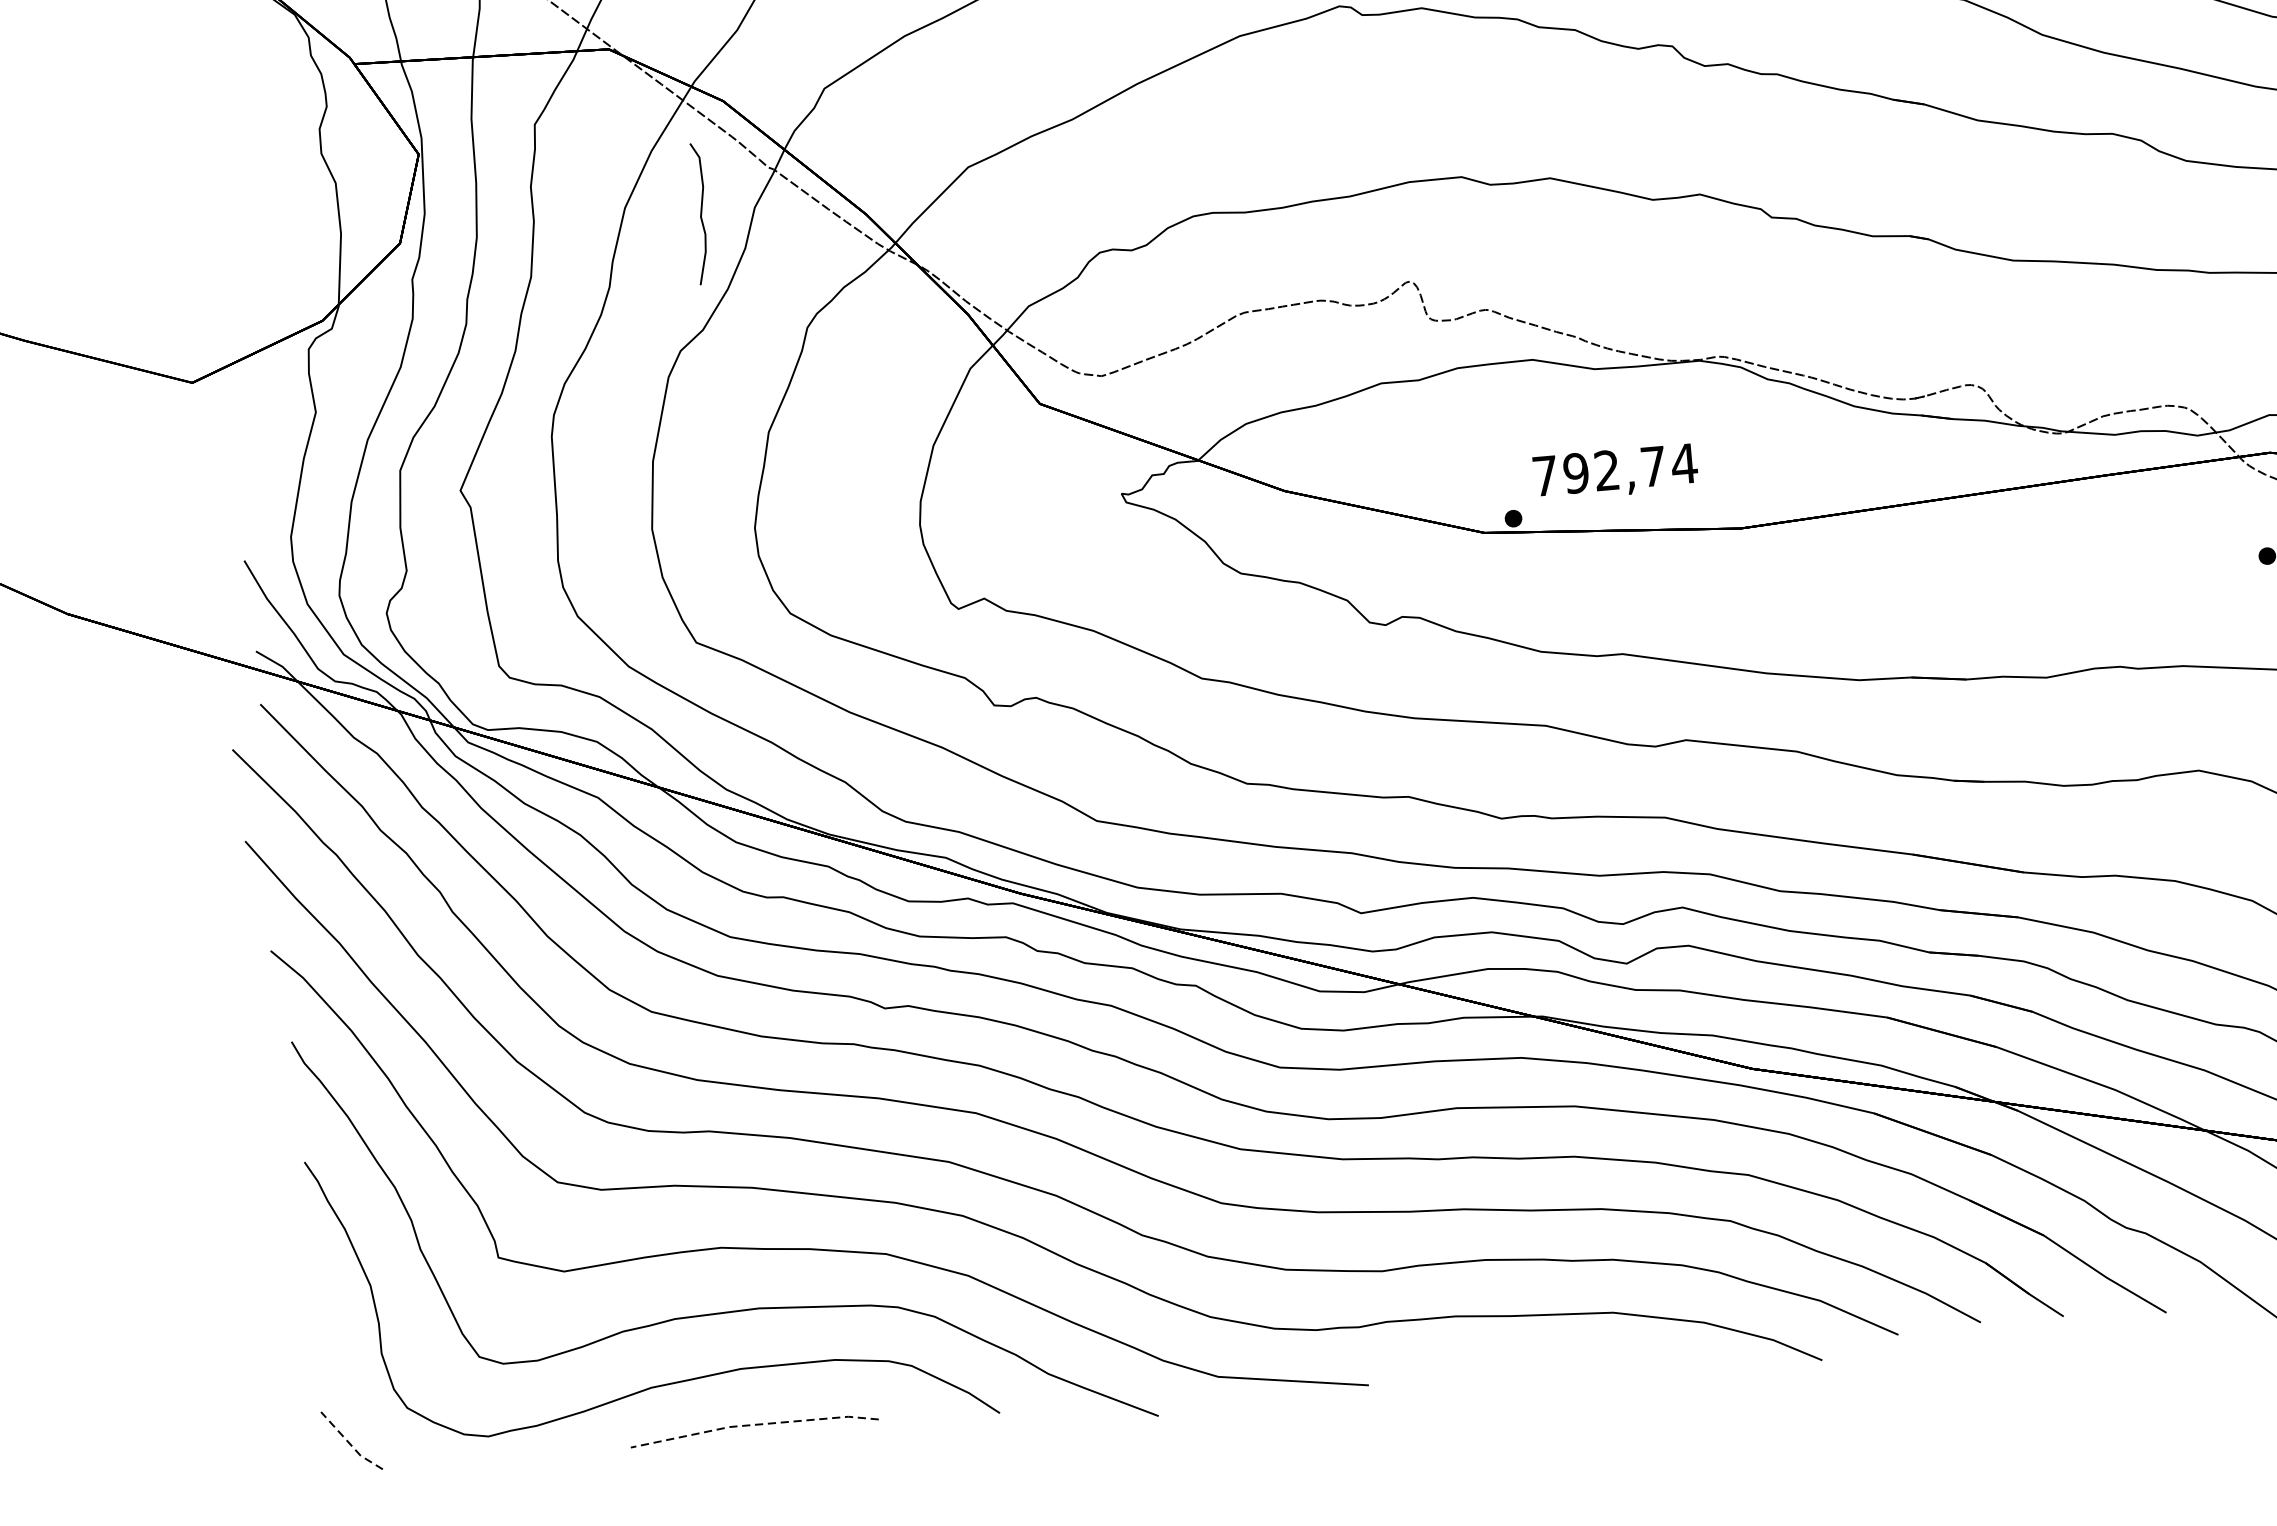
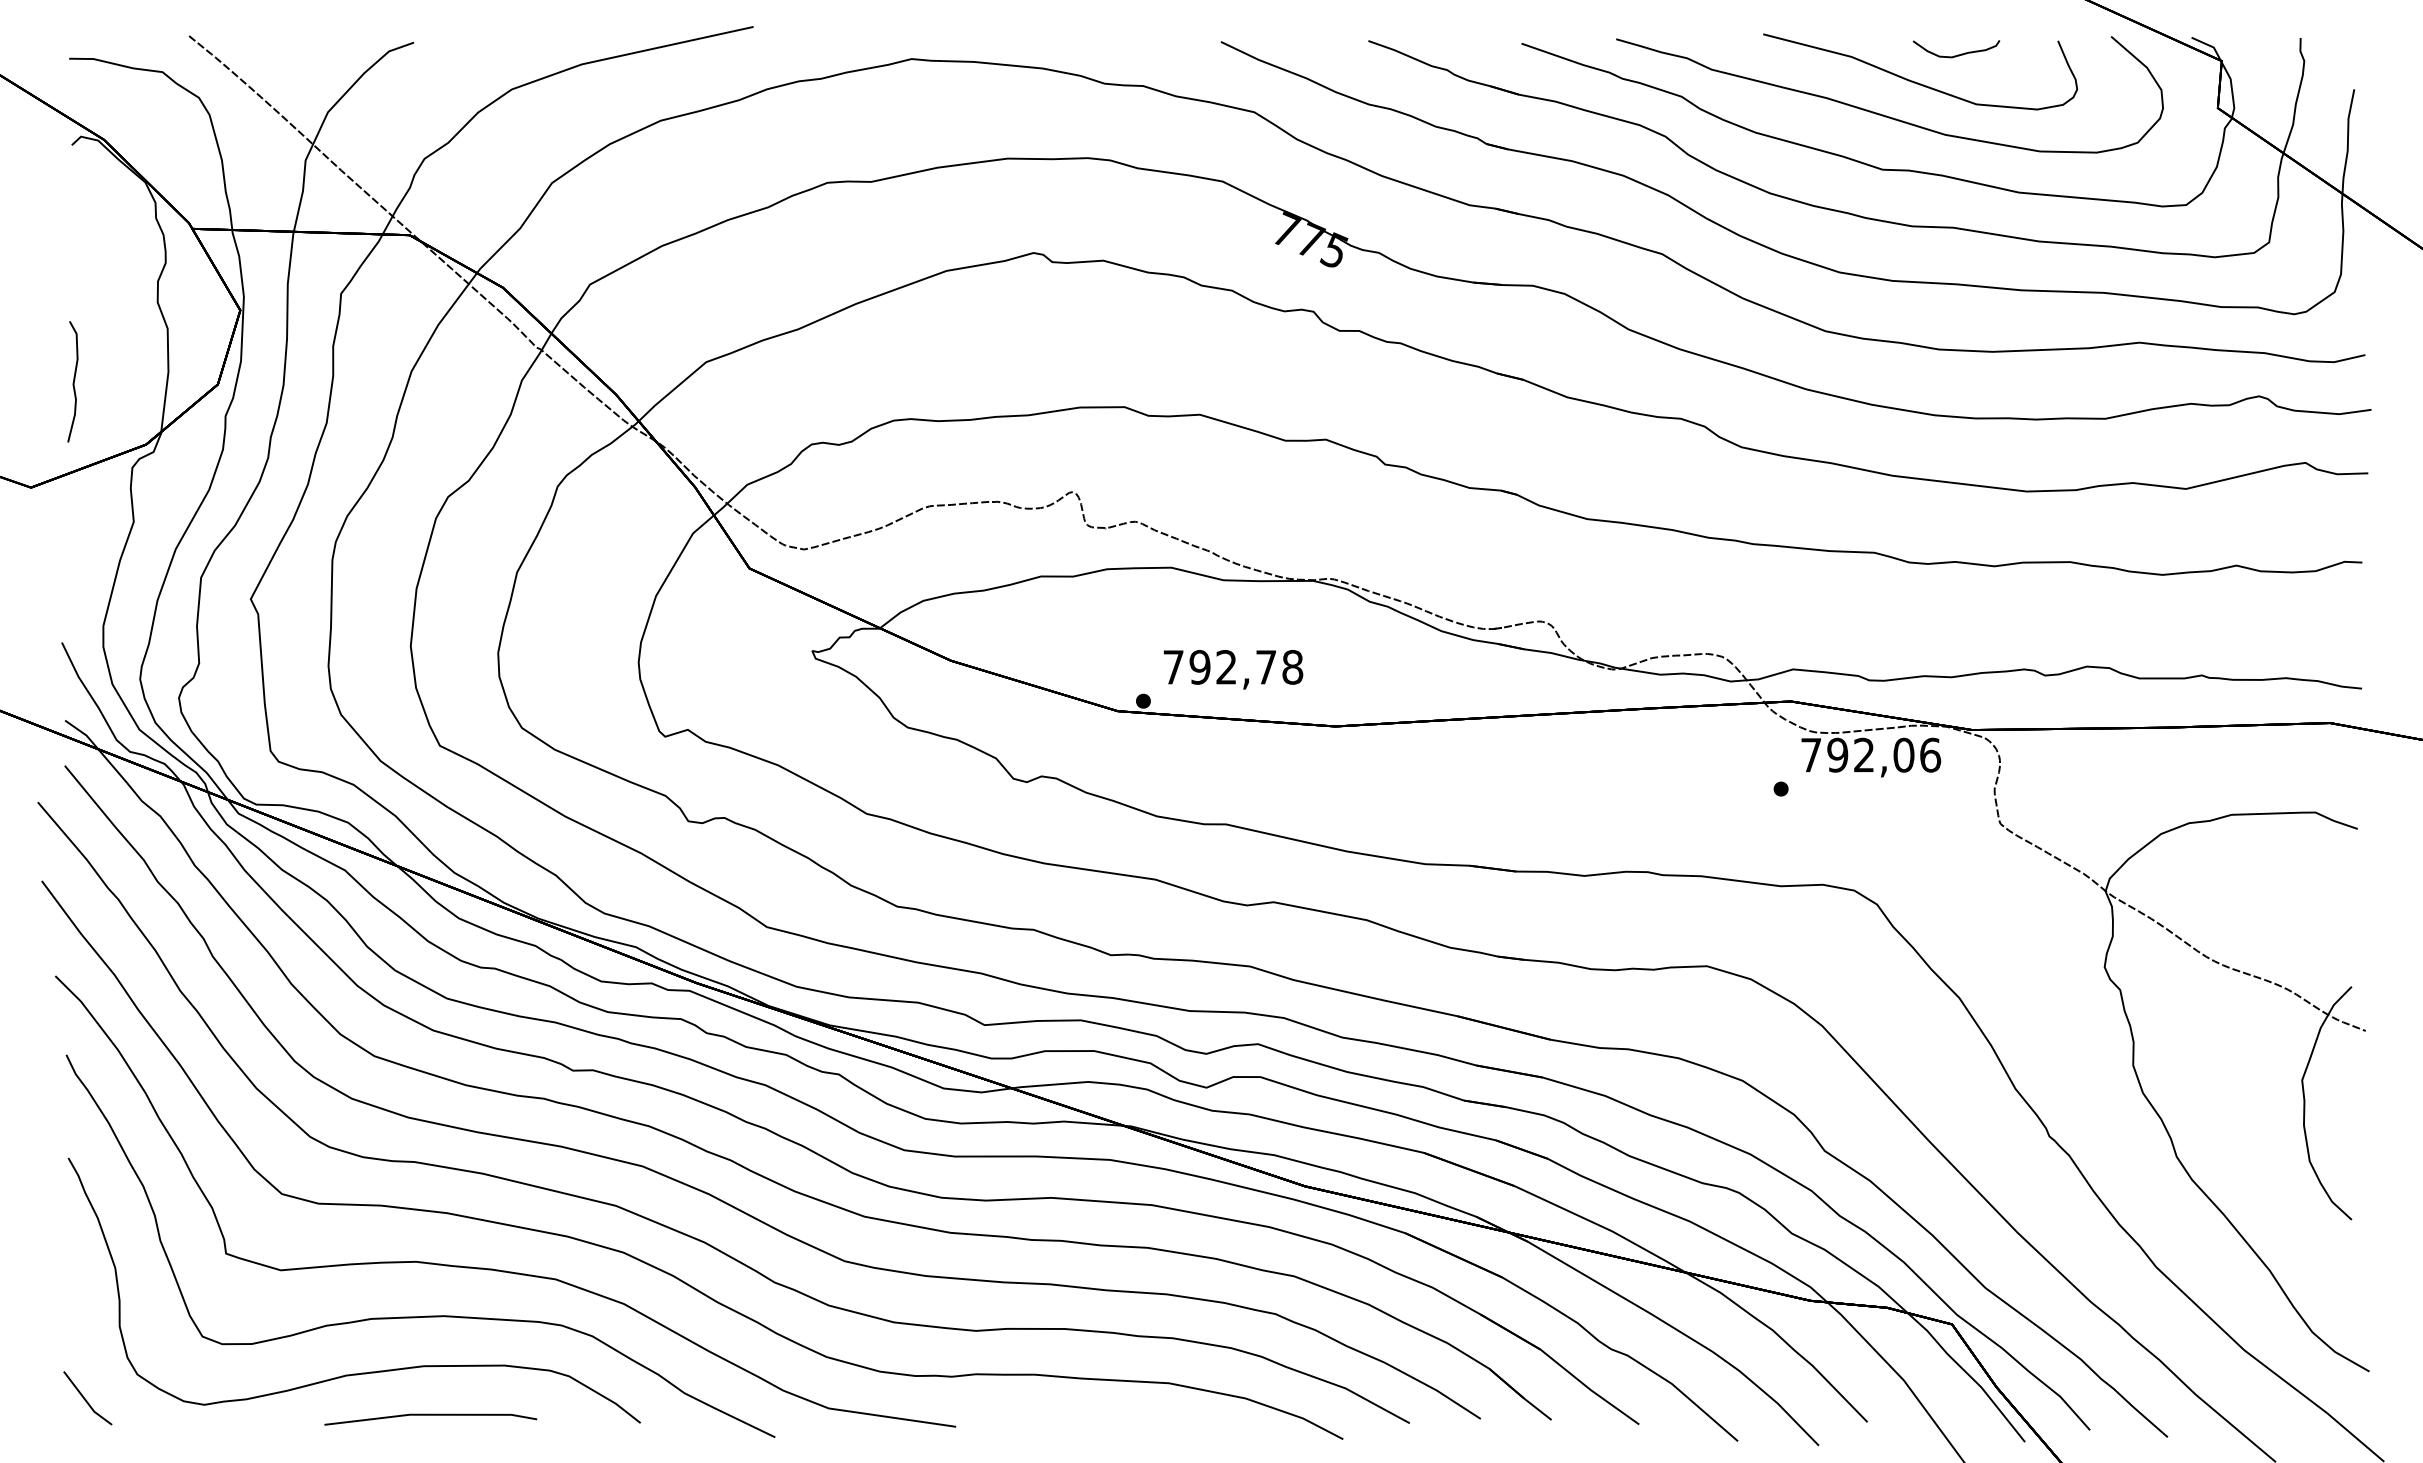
curve: (700, 213) -> (73, 381), moved
text: (1684, 464) -> (1292, 667), 792,74 -> 792,78
line: (753, 1424) -> (430, 1414), dashed -> solid
line: (349, 1443) -> (85, 1400), dashed -> solid

